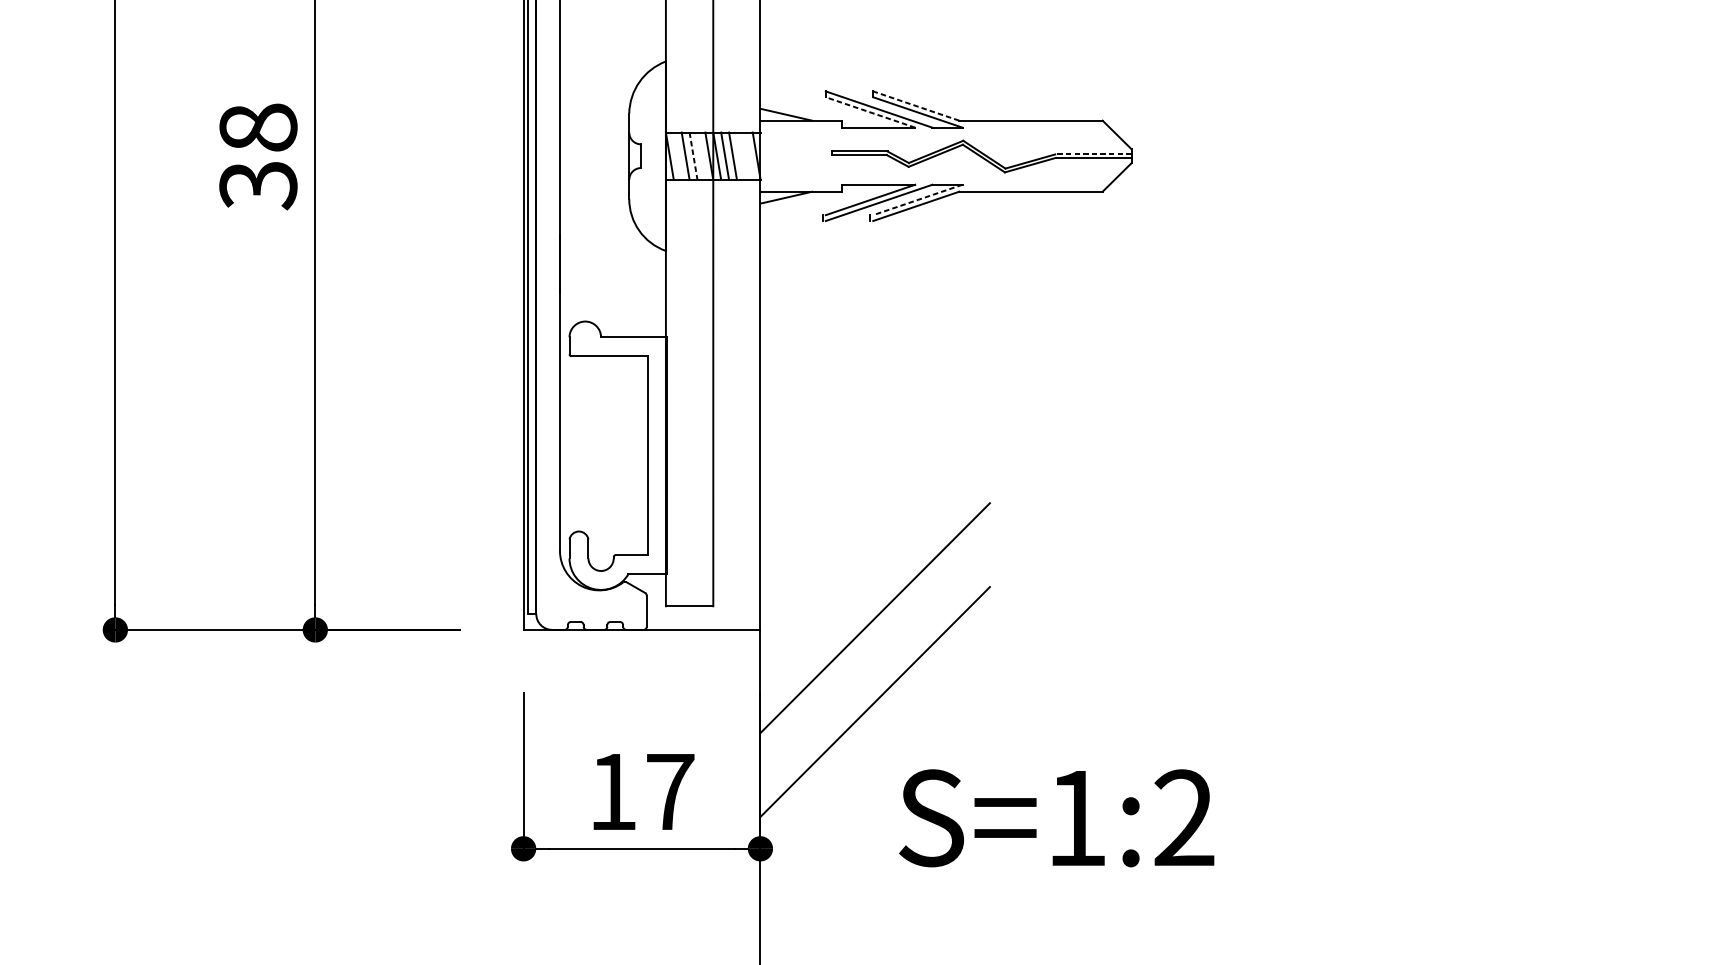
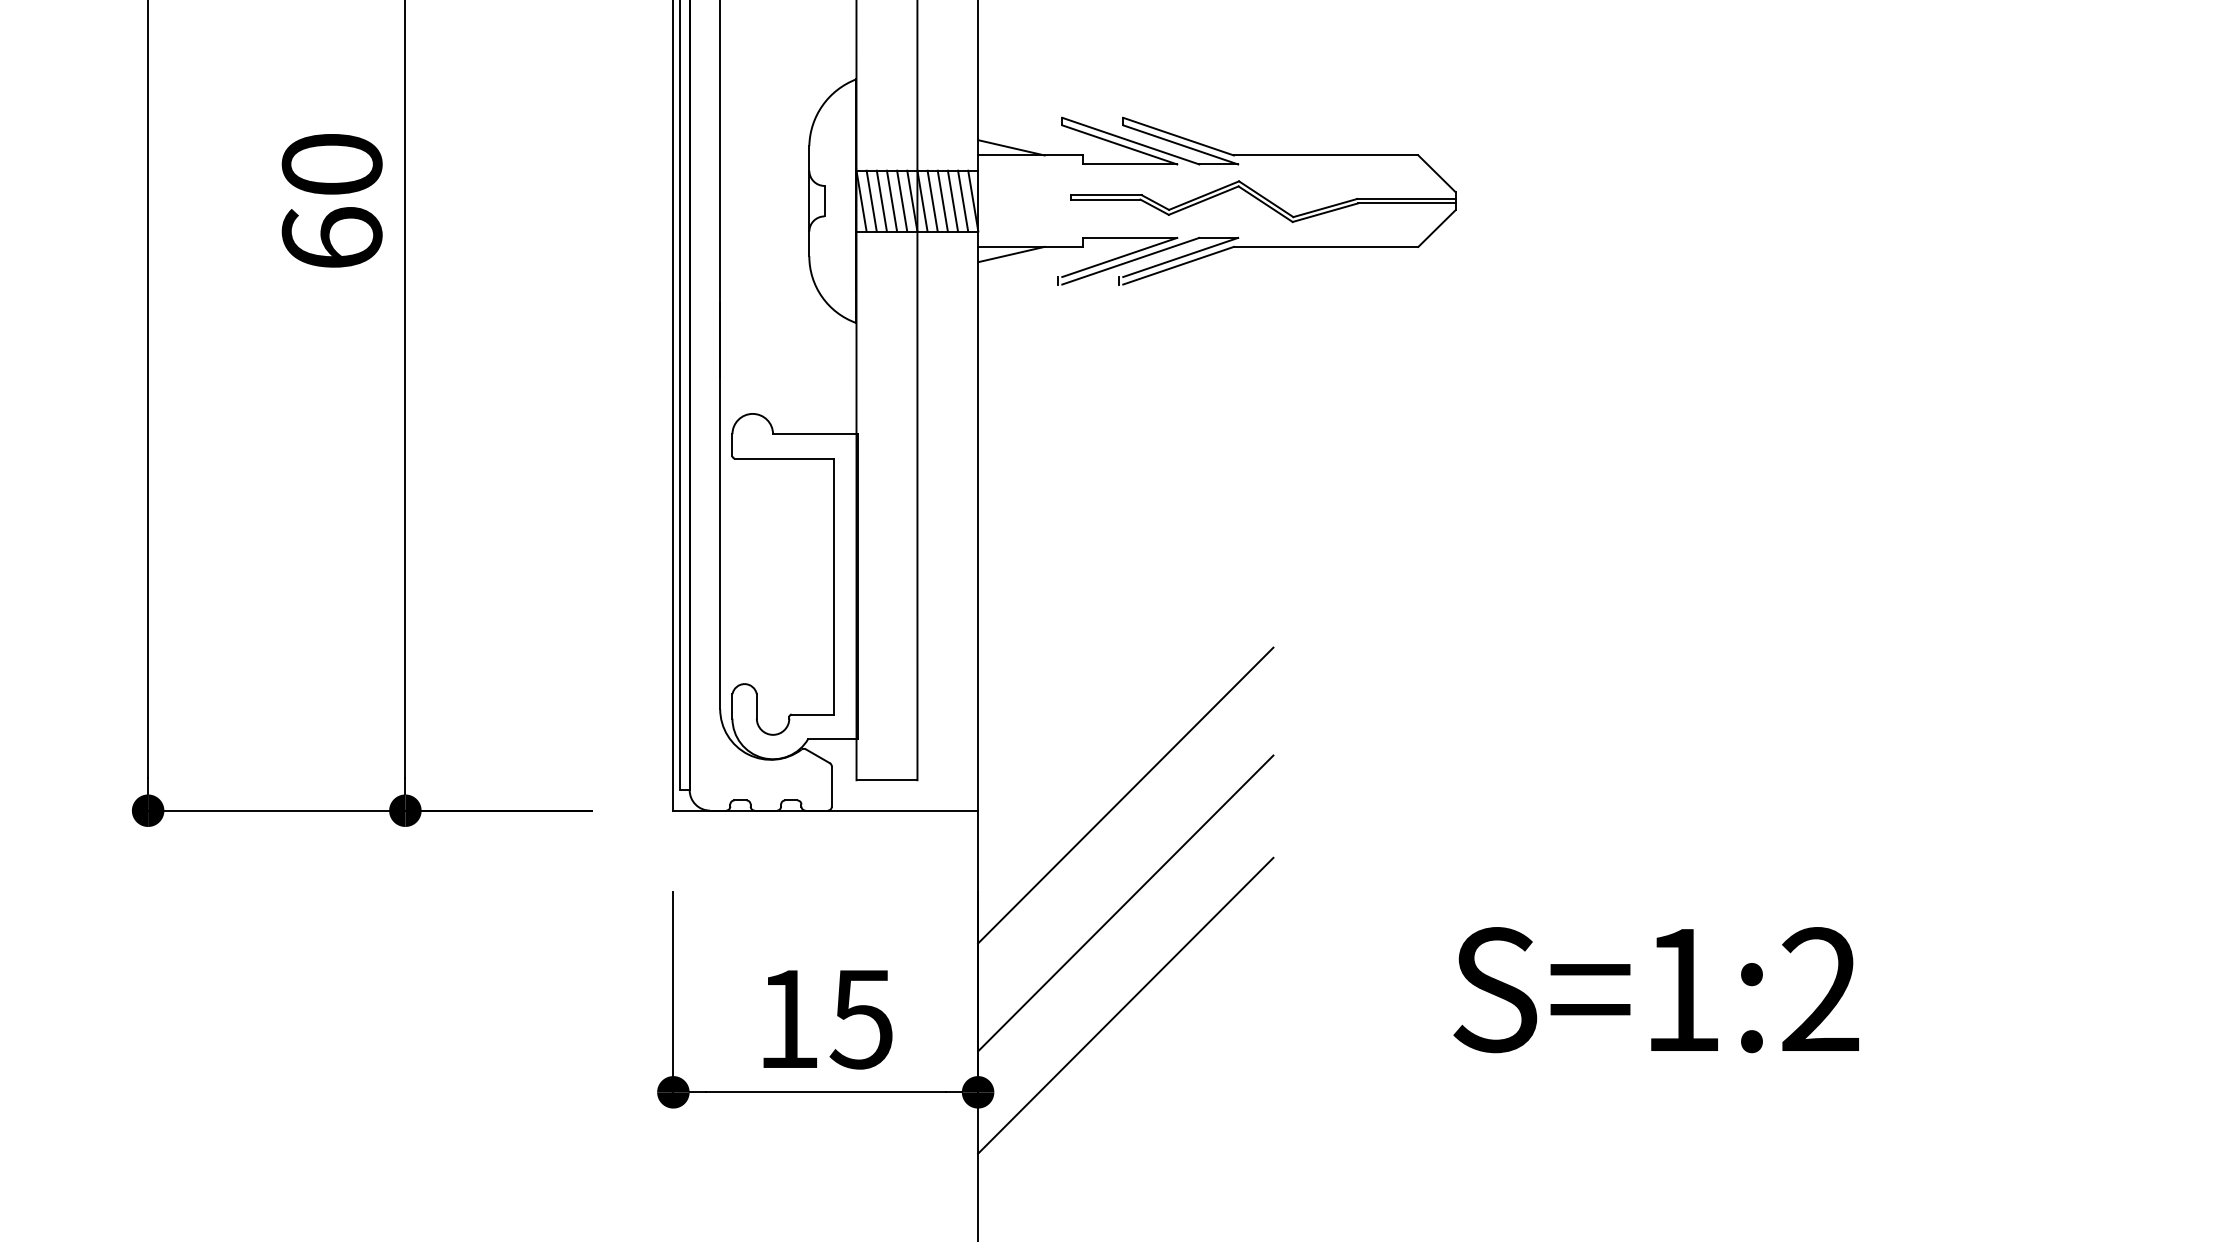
line: (916, 105) -> (1178, 136), dashed -> solid
line: (870, 112) -> (1119, 144), dashed -> solid
line: (1093, 154) -> (1406, 198), dashed -> solid
line: (677, 155) -> (871, 200), added
line: (701, 155) -> (902, 200), added
line: (740, 155) -> (952, 200), added
line: (749, 155) -> (963, 200), added
text: (257, 156) -> (331, 201), 38 -> 60
line: (693, 156) -> (892, 201), dashed -> solid
line: (917, 199) -> (1180, 257), dashed -> solid
line: (874, 781) -> (1125, 1005), added
text: (669, 792) -> (861, 1019), 17 -> 15
text: (1056, 818) -> (1655, 990), moved

